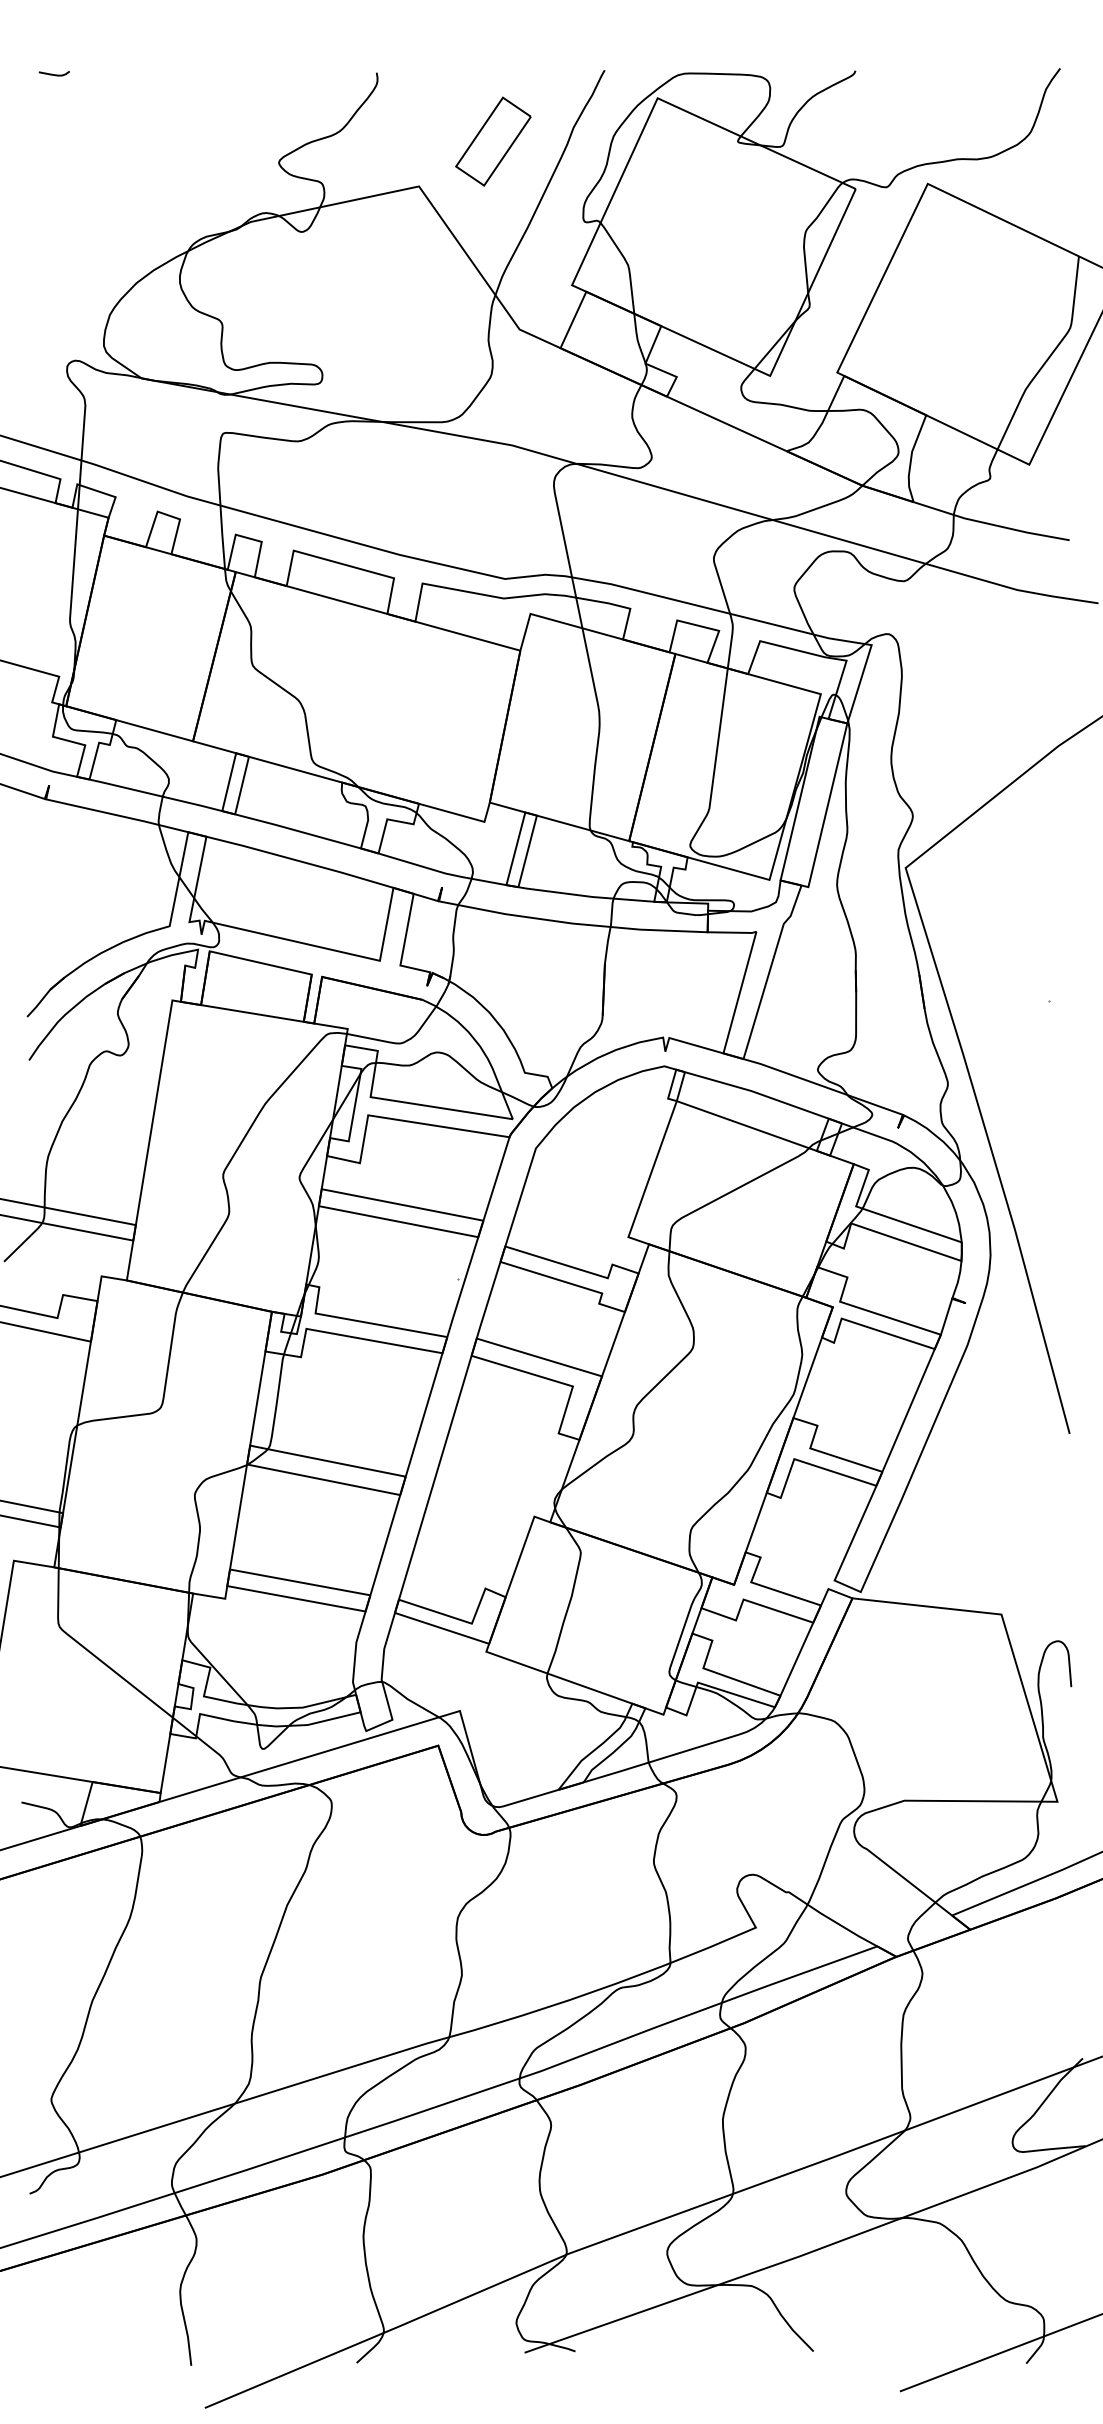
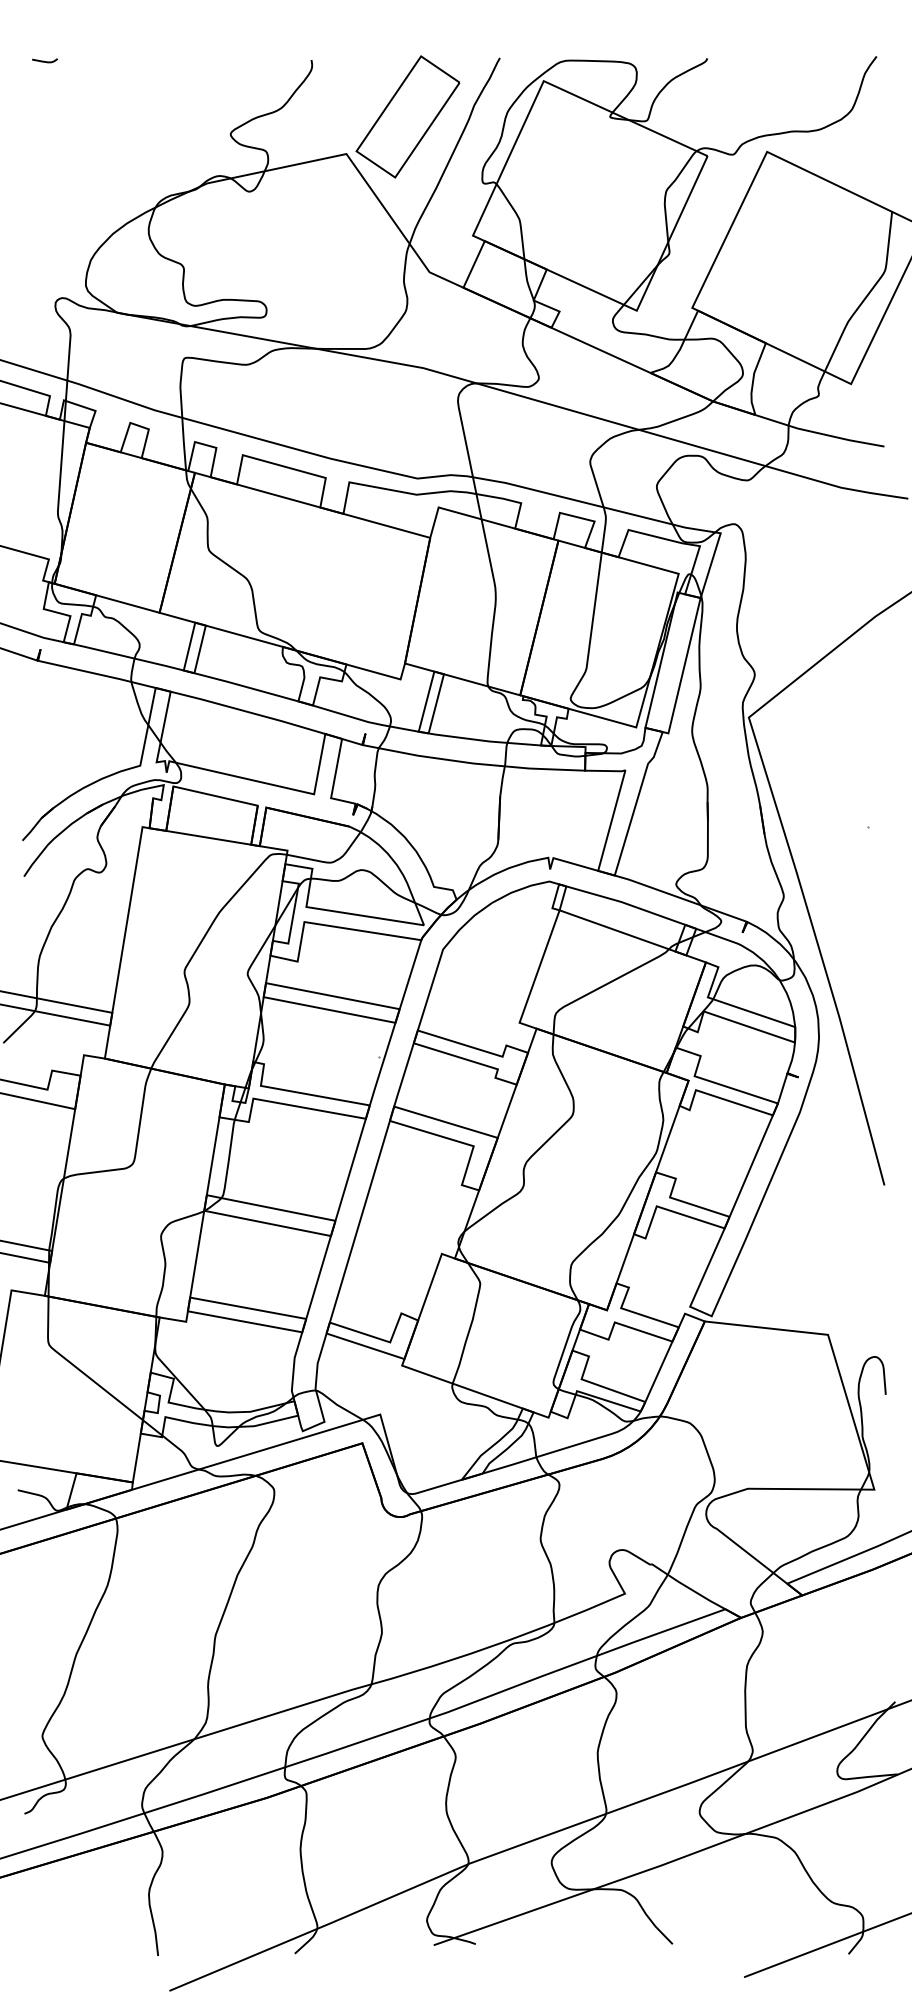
part: (492, 141) -> (407, 116), size x1.67

